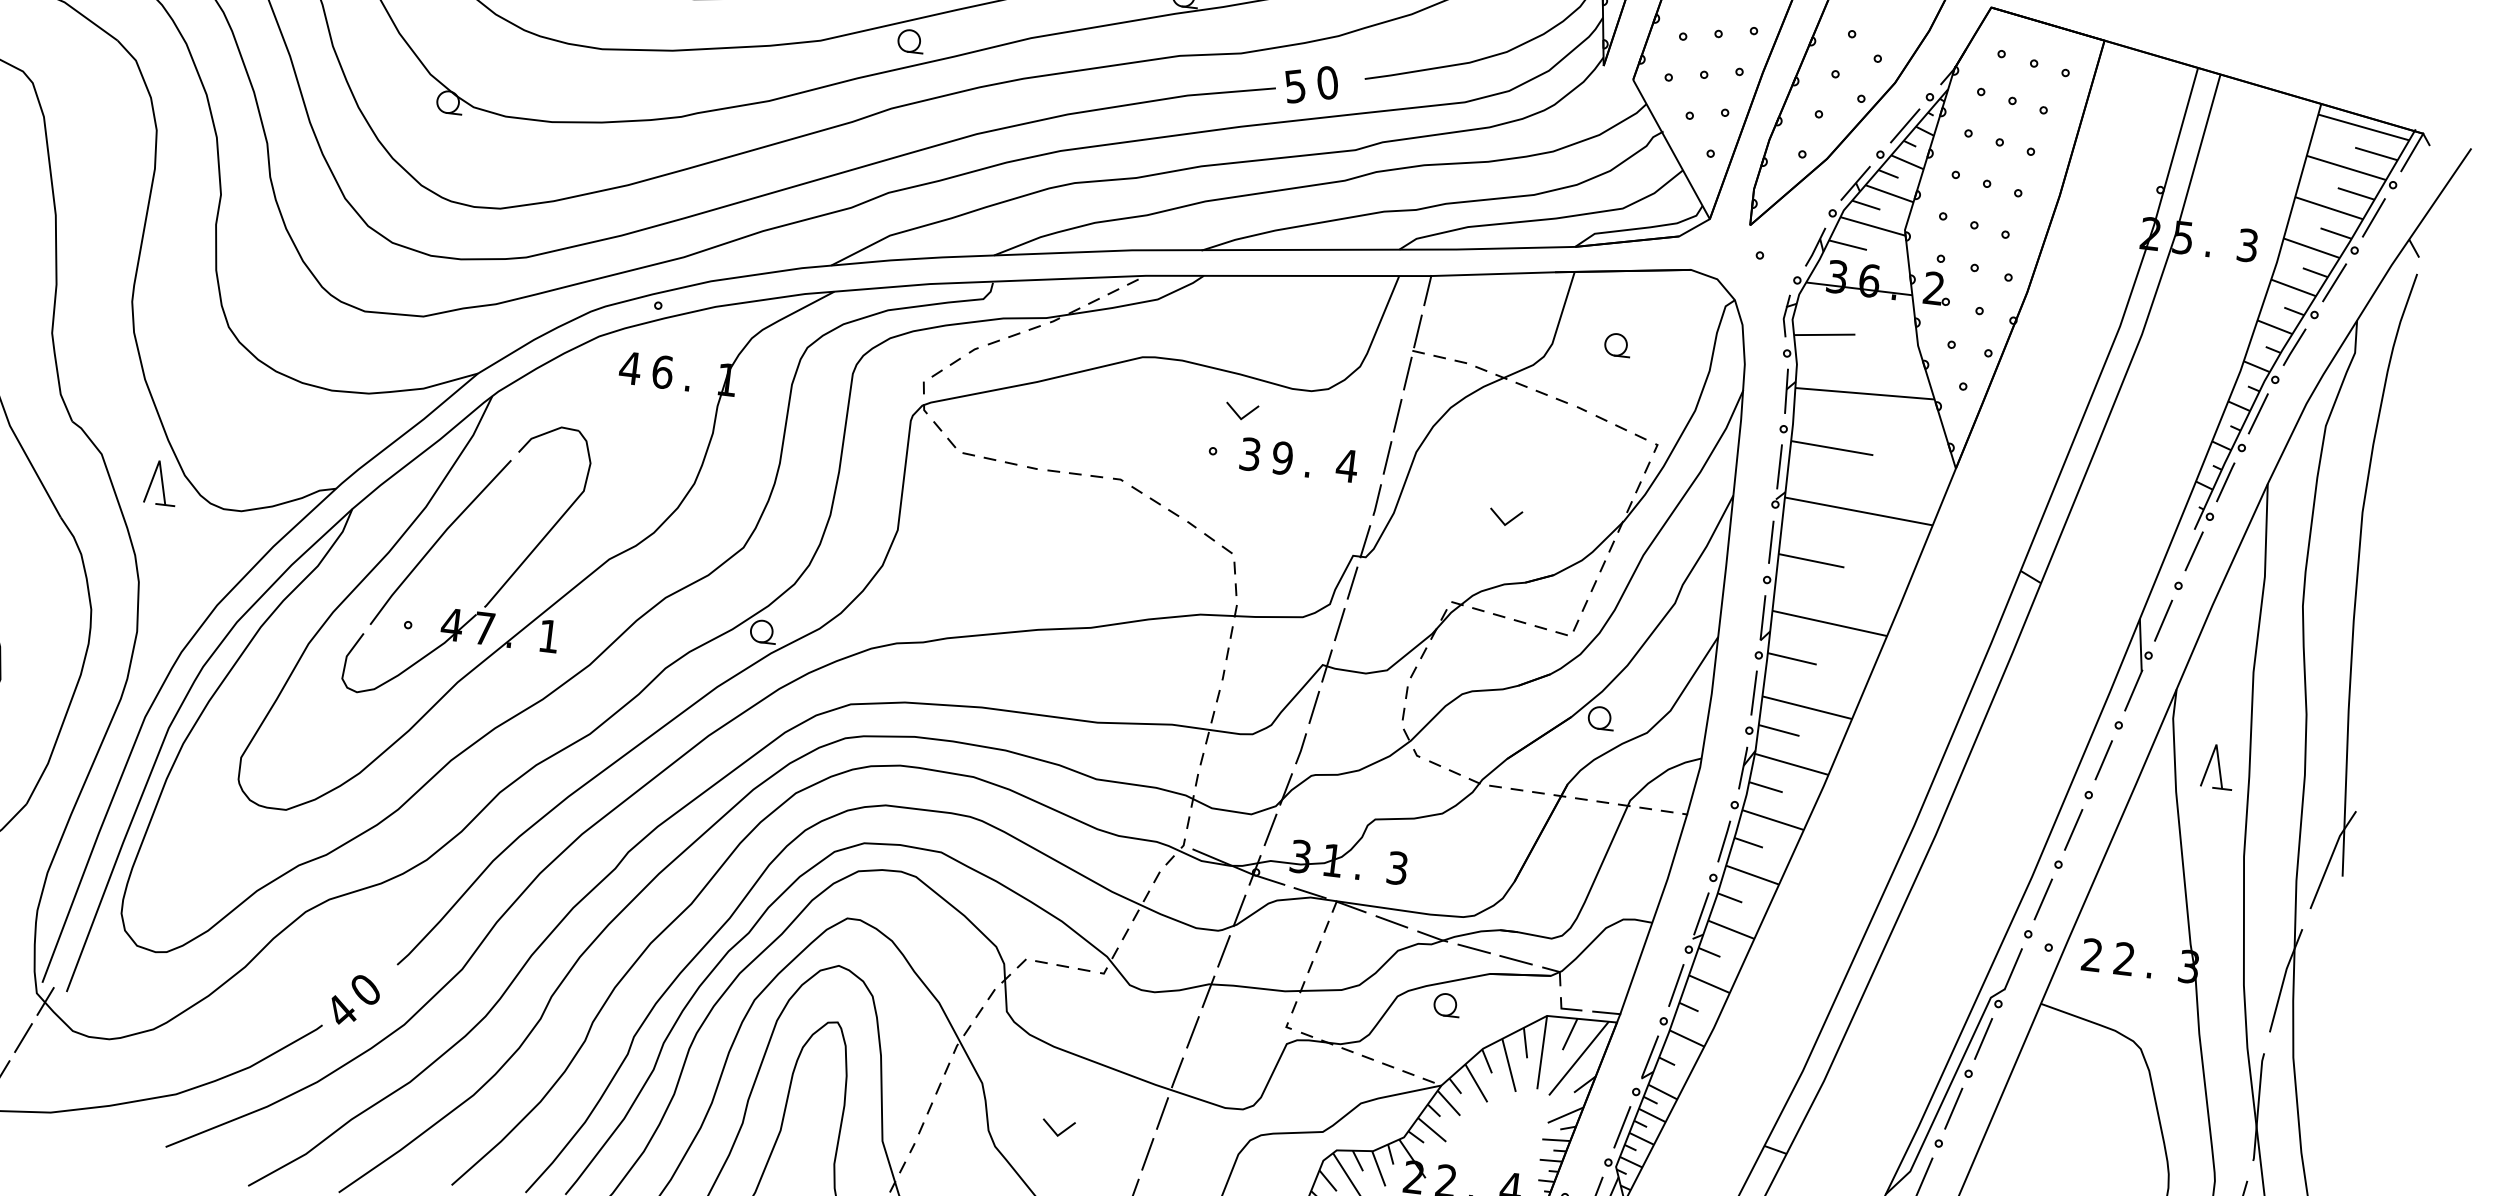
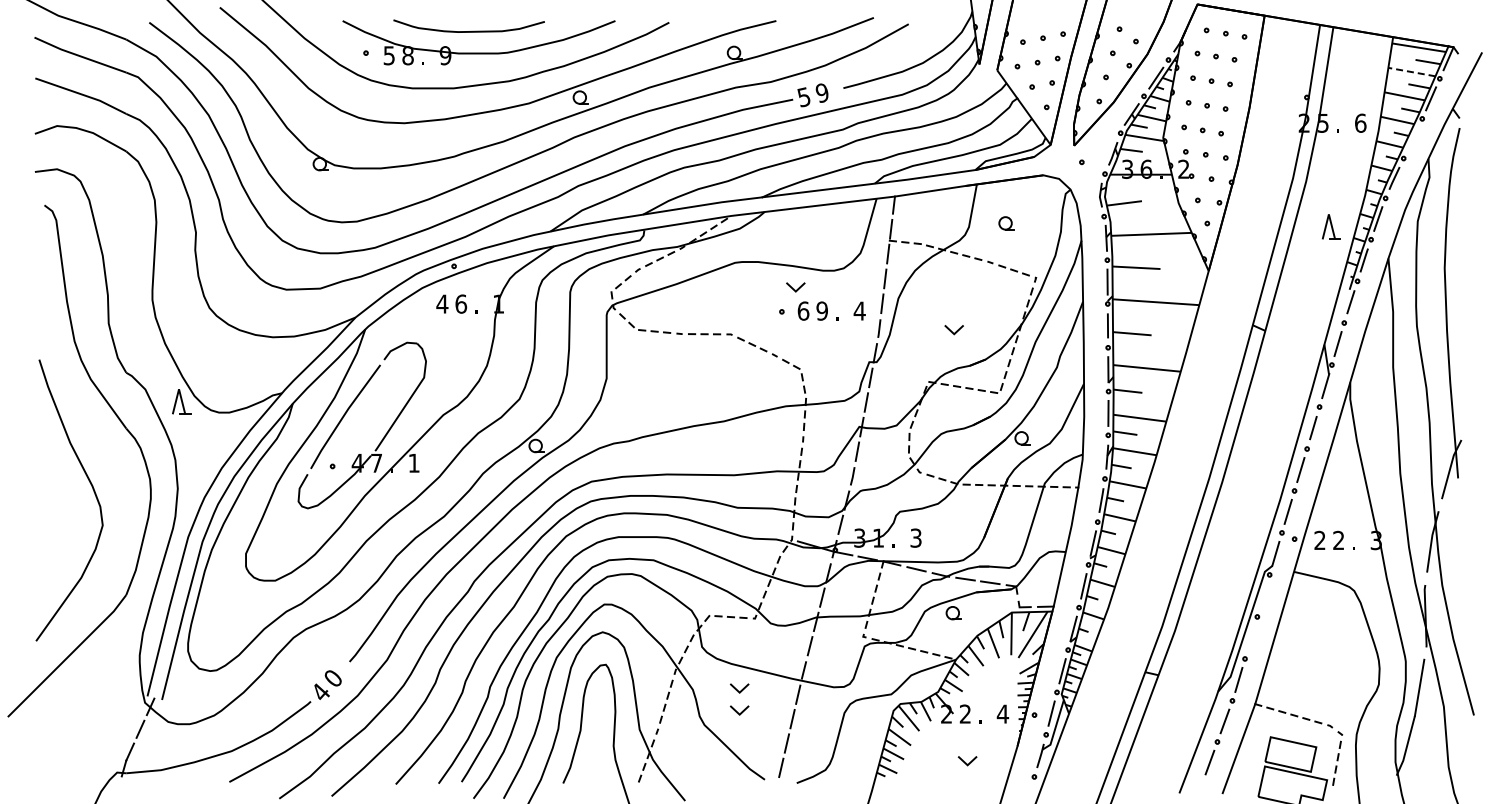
text: (1326, 81) -> (821, 92), 0 -> 9
line: (2345, 168) -> (1411, 72), solid -> dashed
text: (2247, 244) -> (1360, 122), 3 -> 6
line: (2333, 282) -> (1412, 138), removed
text: (1250, 453) -> (803, 310), 3 -> 6
part: (2218, 765) -> (1331, 226), moved
line: (1983, 1038) -> (1263, 595), removed
line: (1059, 1092) -> (737, 689), added
line: (1952, 1107) -> (1250, 637), removed

